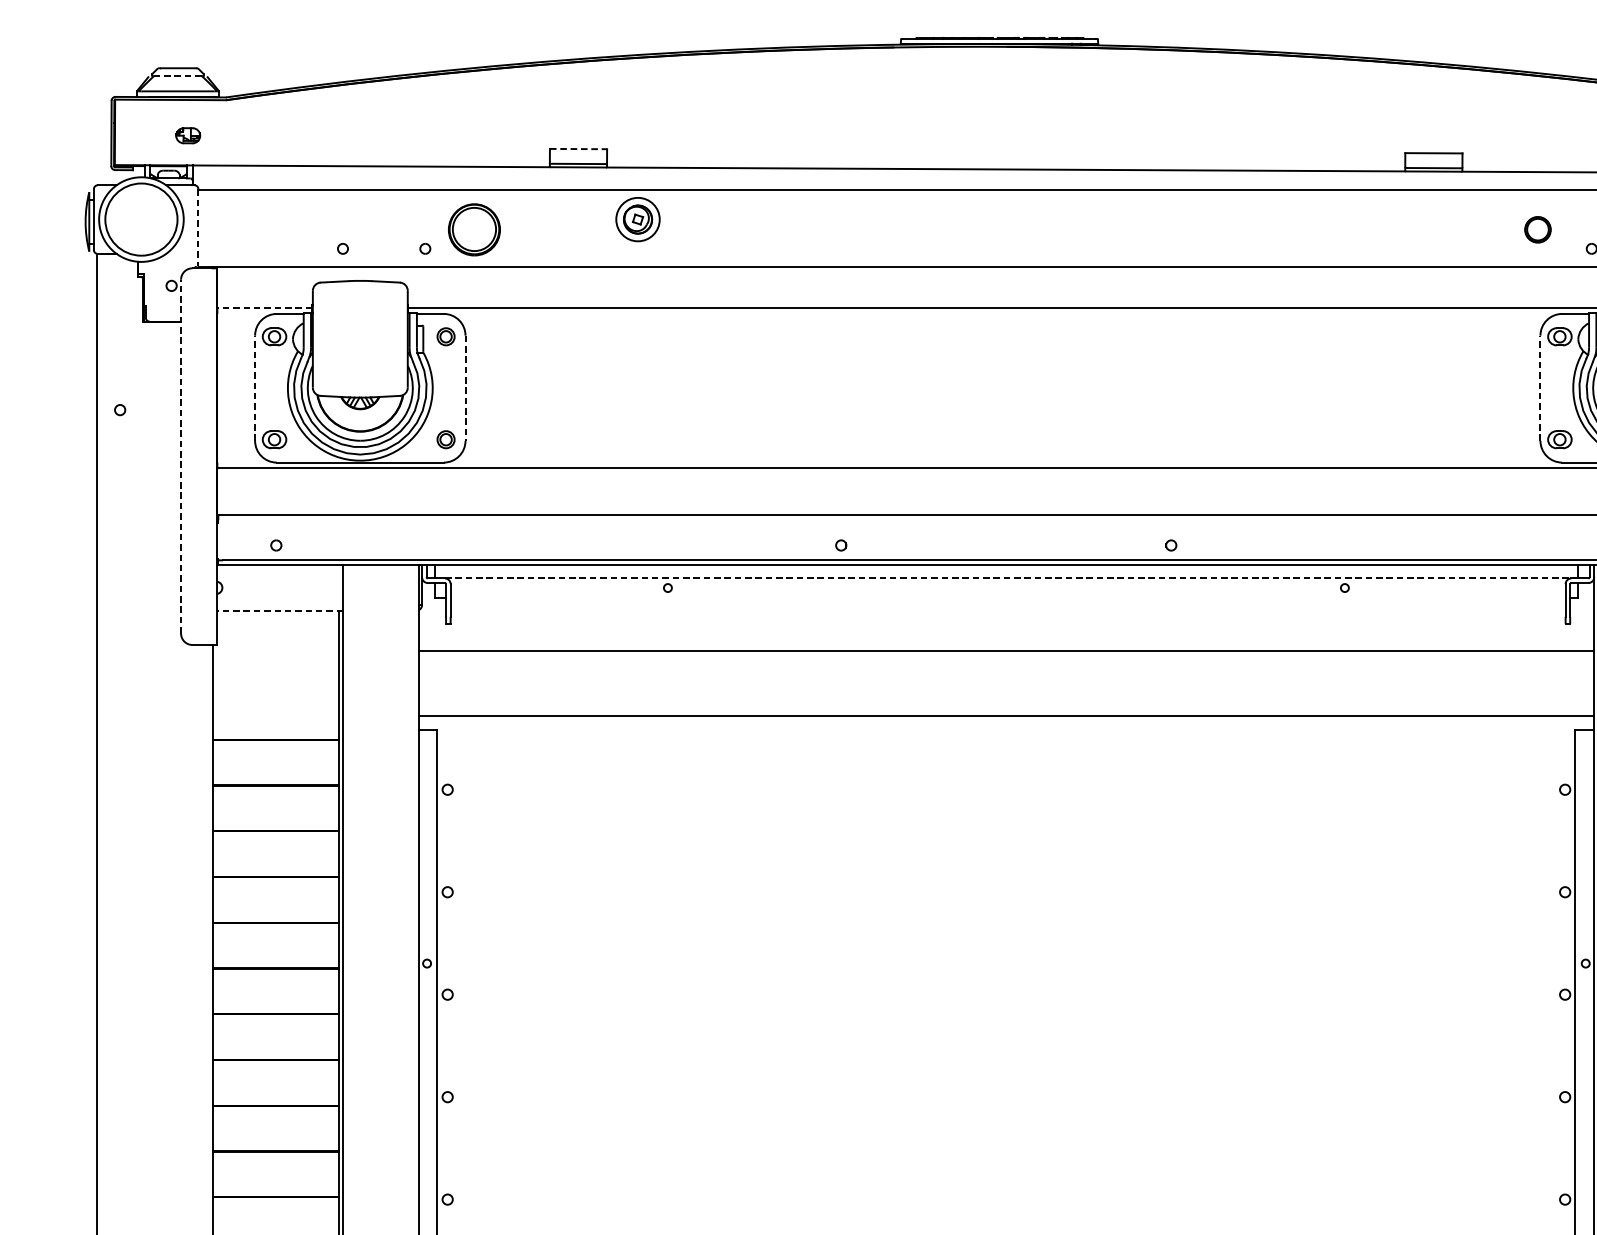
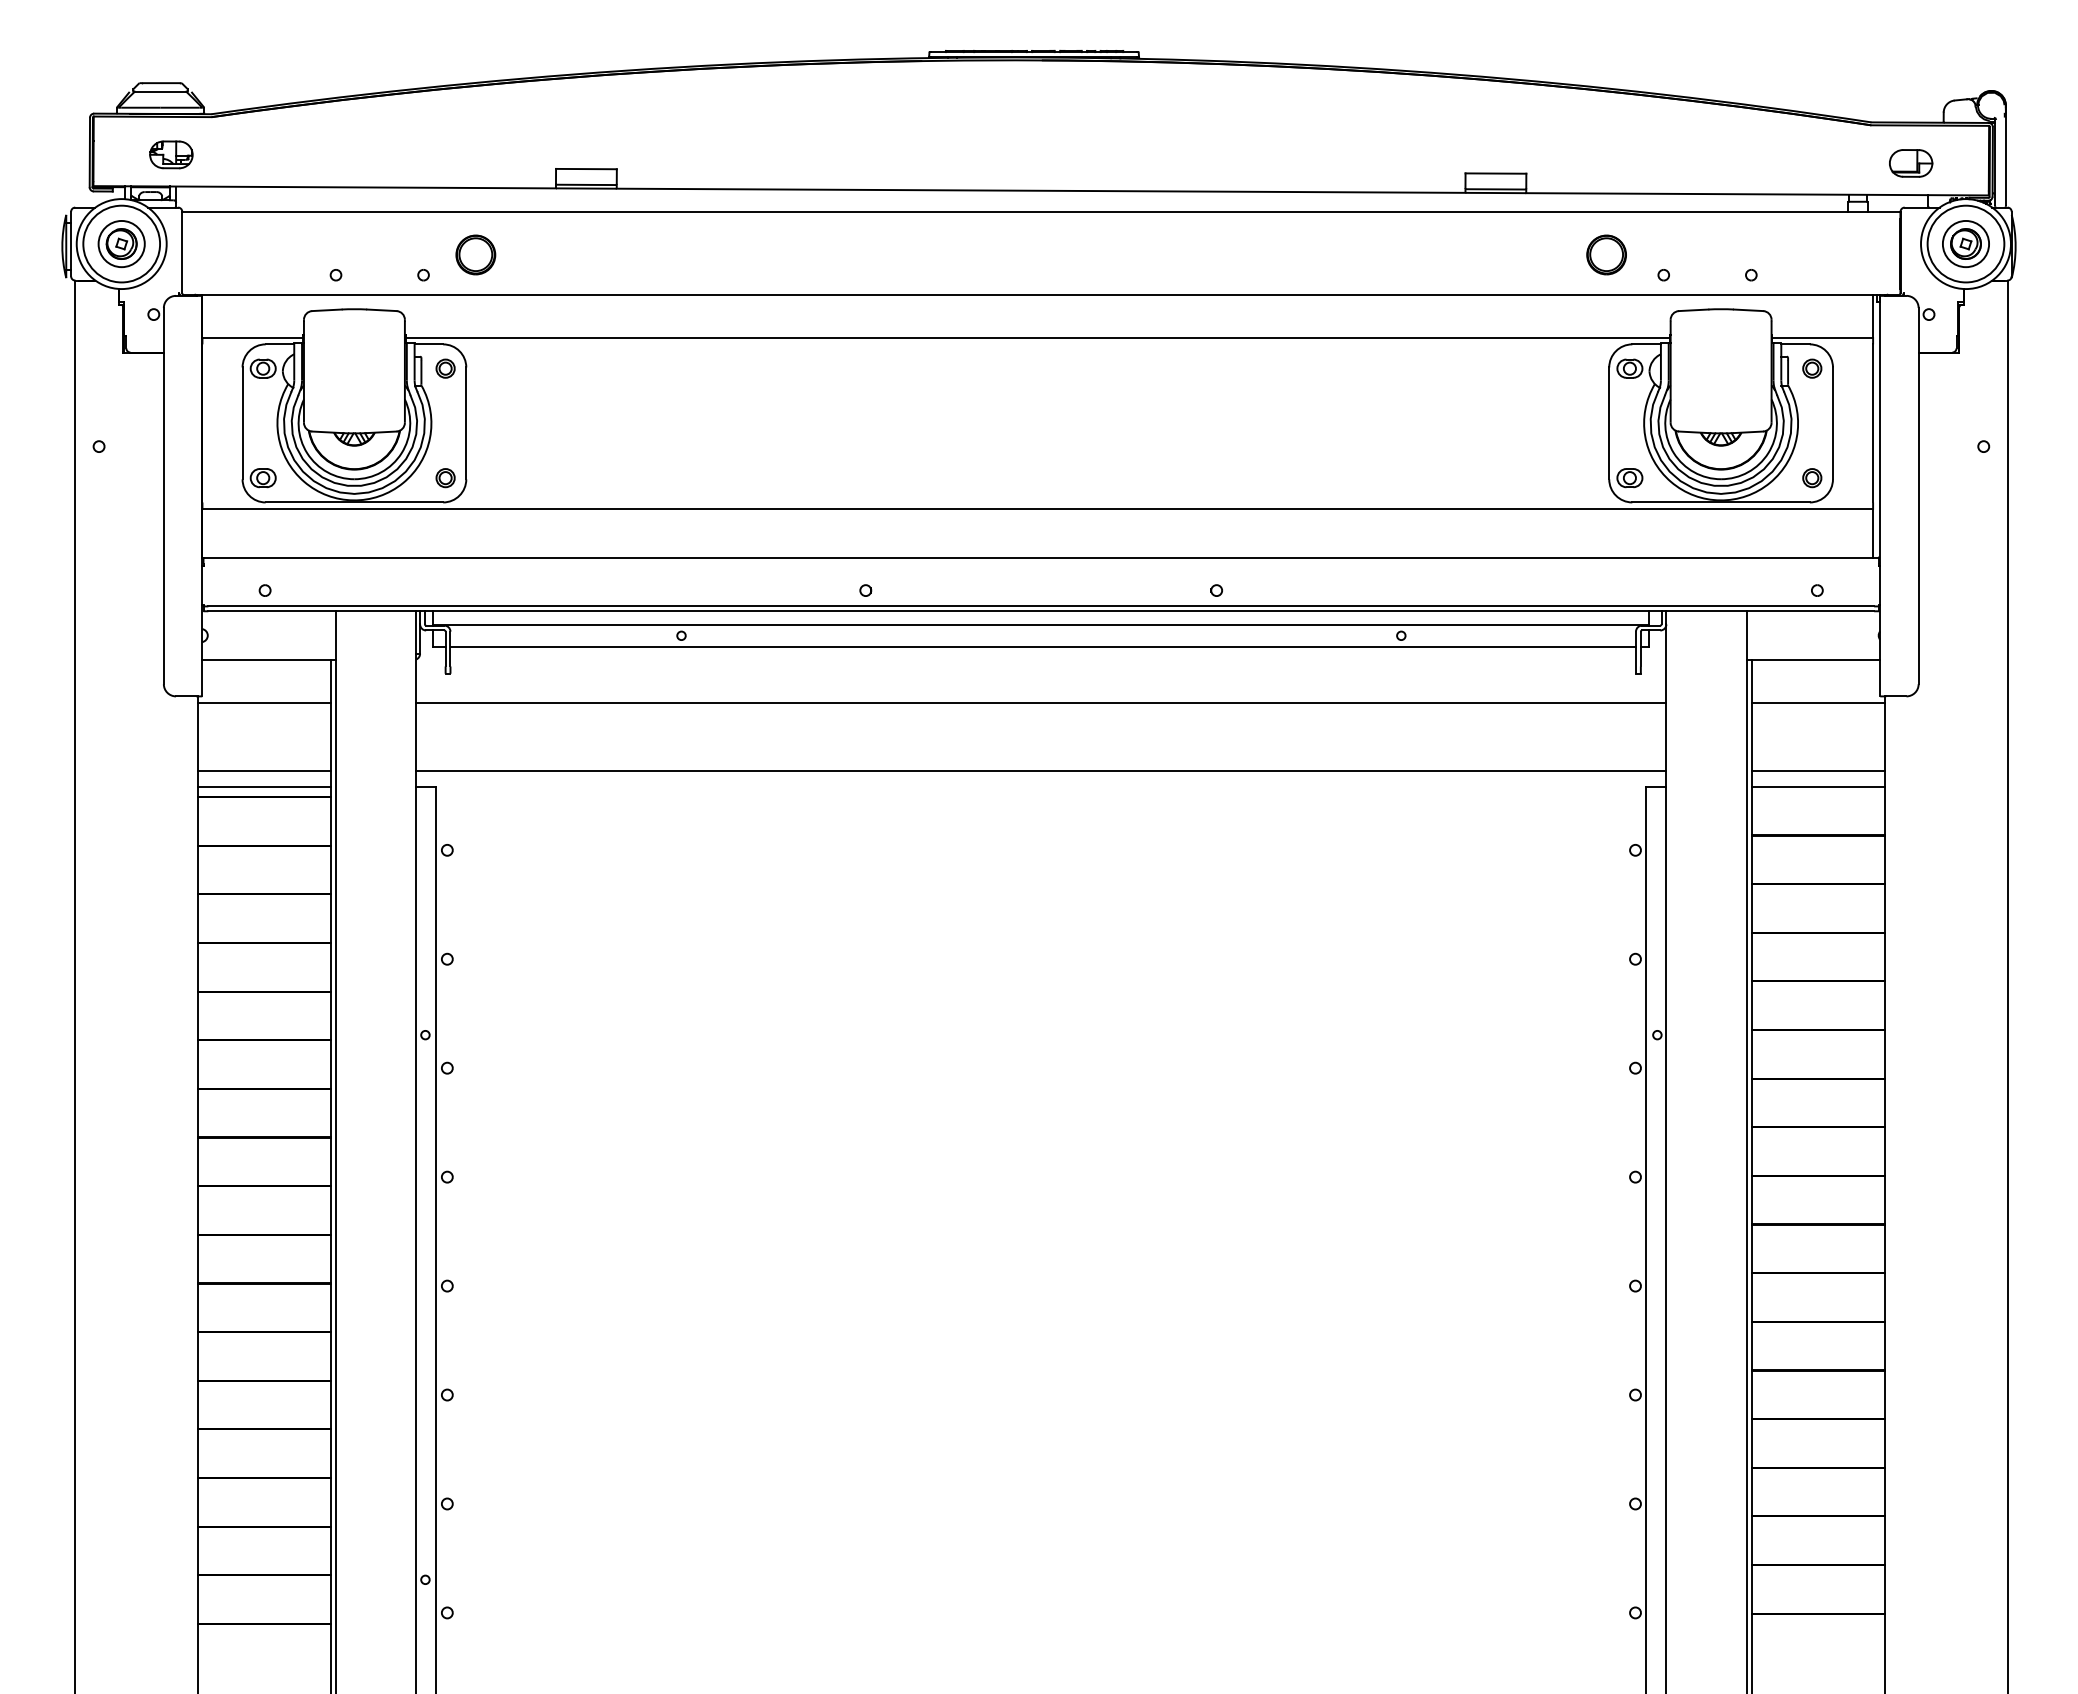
line: (177, 76) -> (160, 91), dashed -> solid
part: (188, 135) -> (171, 154), size x1.67
line: (578, 149) -> (586, 169), dashed -> solid
part: (637, 219) -> (121, 244), moved
line: (198, 227) -> (182, 252), dashed -> solid
part: (474, 229) -> (475, 254), size x0.71
part: (1537, 229) -> (1606, 254), size x1.43
line: (264, 308) -> (252, 338), dashed -> solid
line: (255, 388) -> (242, 423), dashed -> solid
line: (465, 388) -> (466, 423), dashed -> solid
line: (1540, 388) -> (1609, 423), dashed -> solid
line: (180, 456) -> (163, 495), dashed -> solid
line: (1006, 577) -> (1041, 624), dashed -> solid
line: (1007, 598) -> (1042, 646), added
line: (280, 610) -> (269, 659), dashed -> solid
line: (275, 651) -> (264, 703), added
line: (275, 715) -> (264, 771), added
line: (275, 730) -> (264, 787), added

